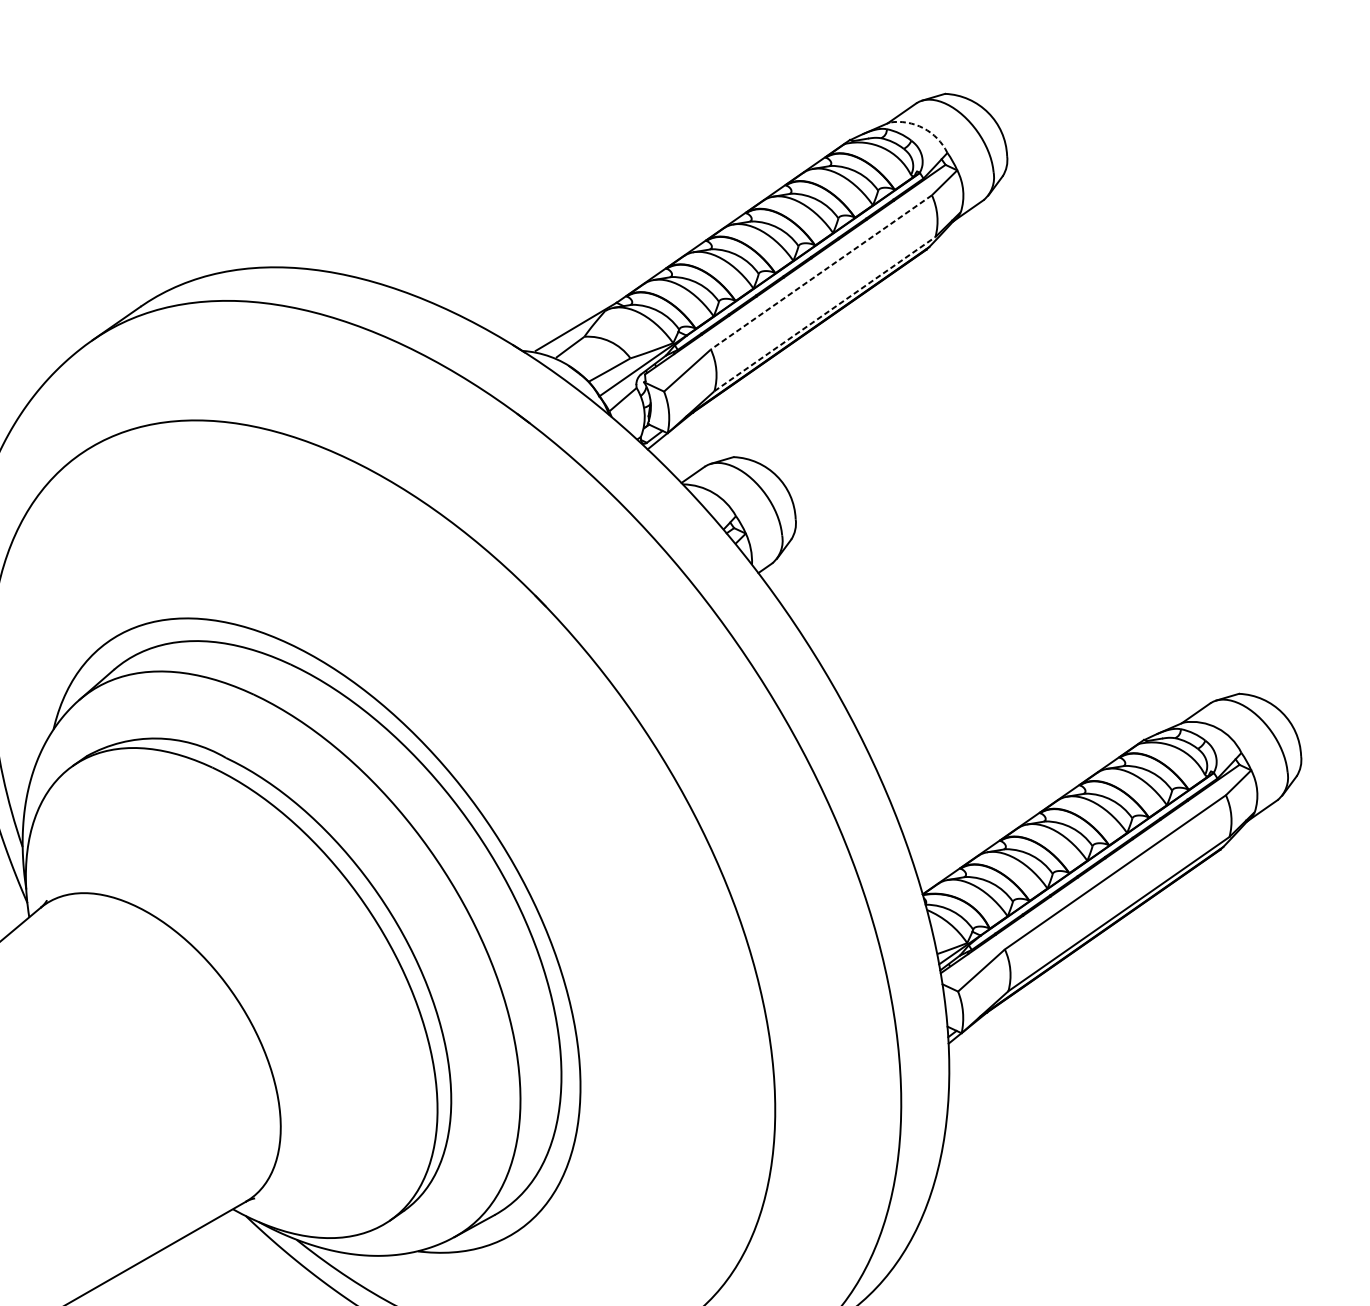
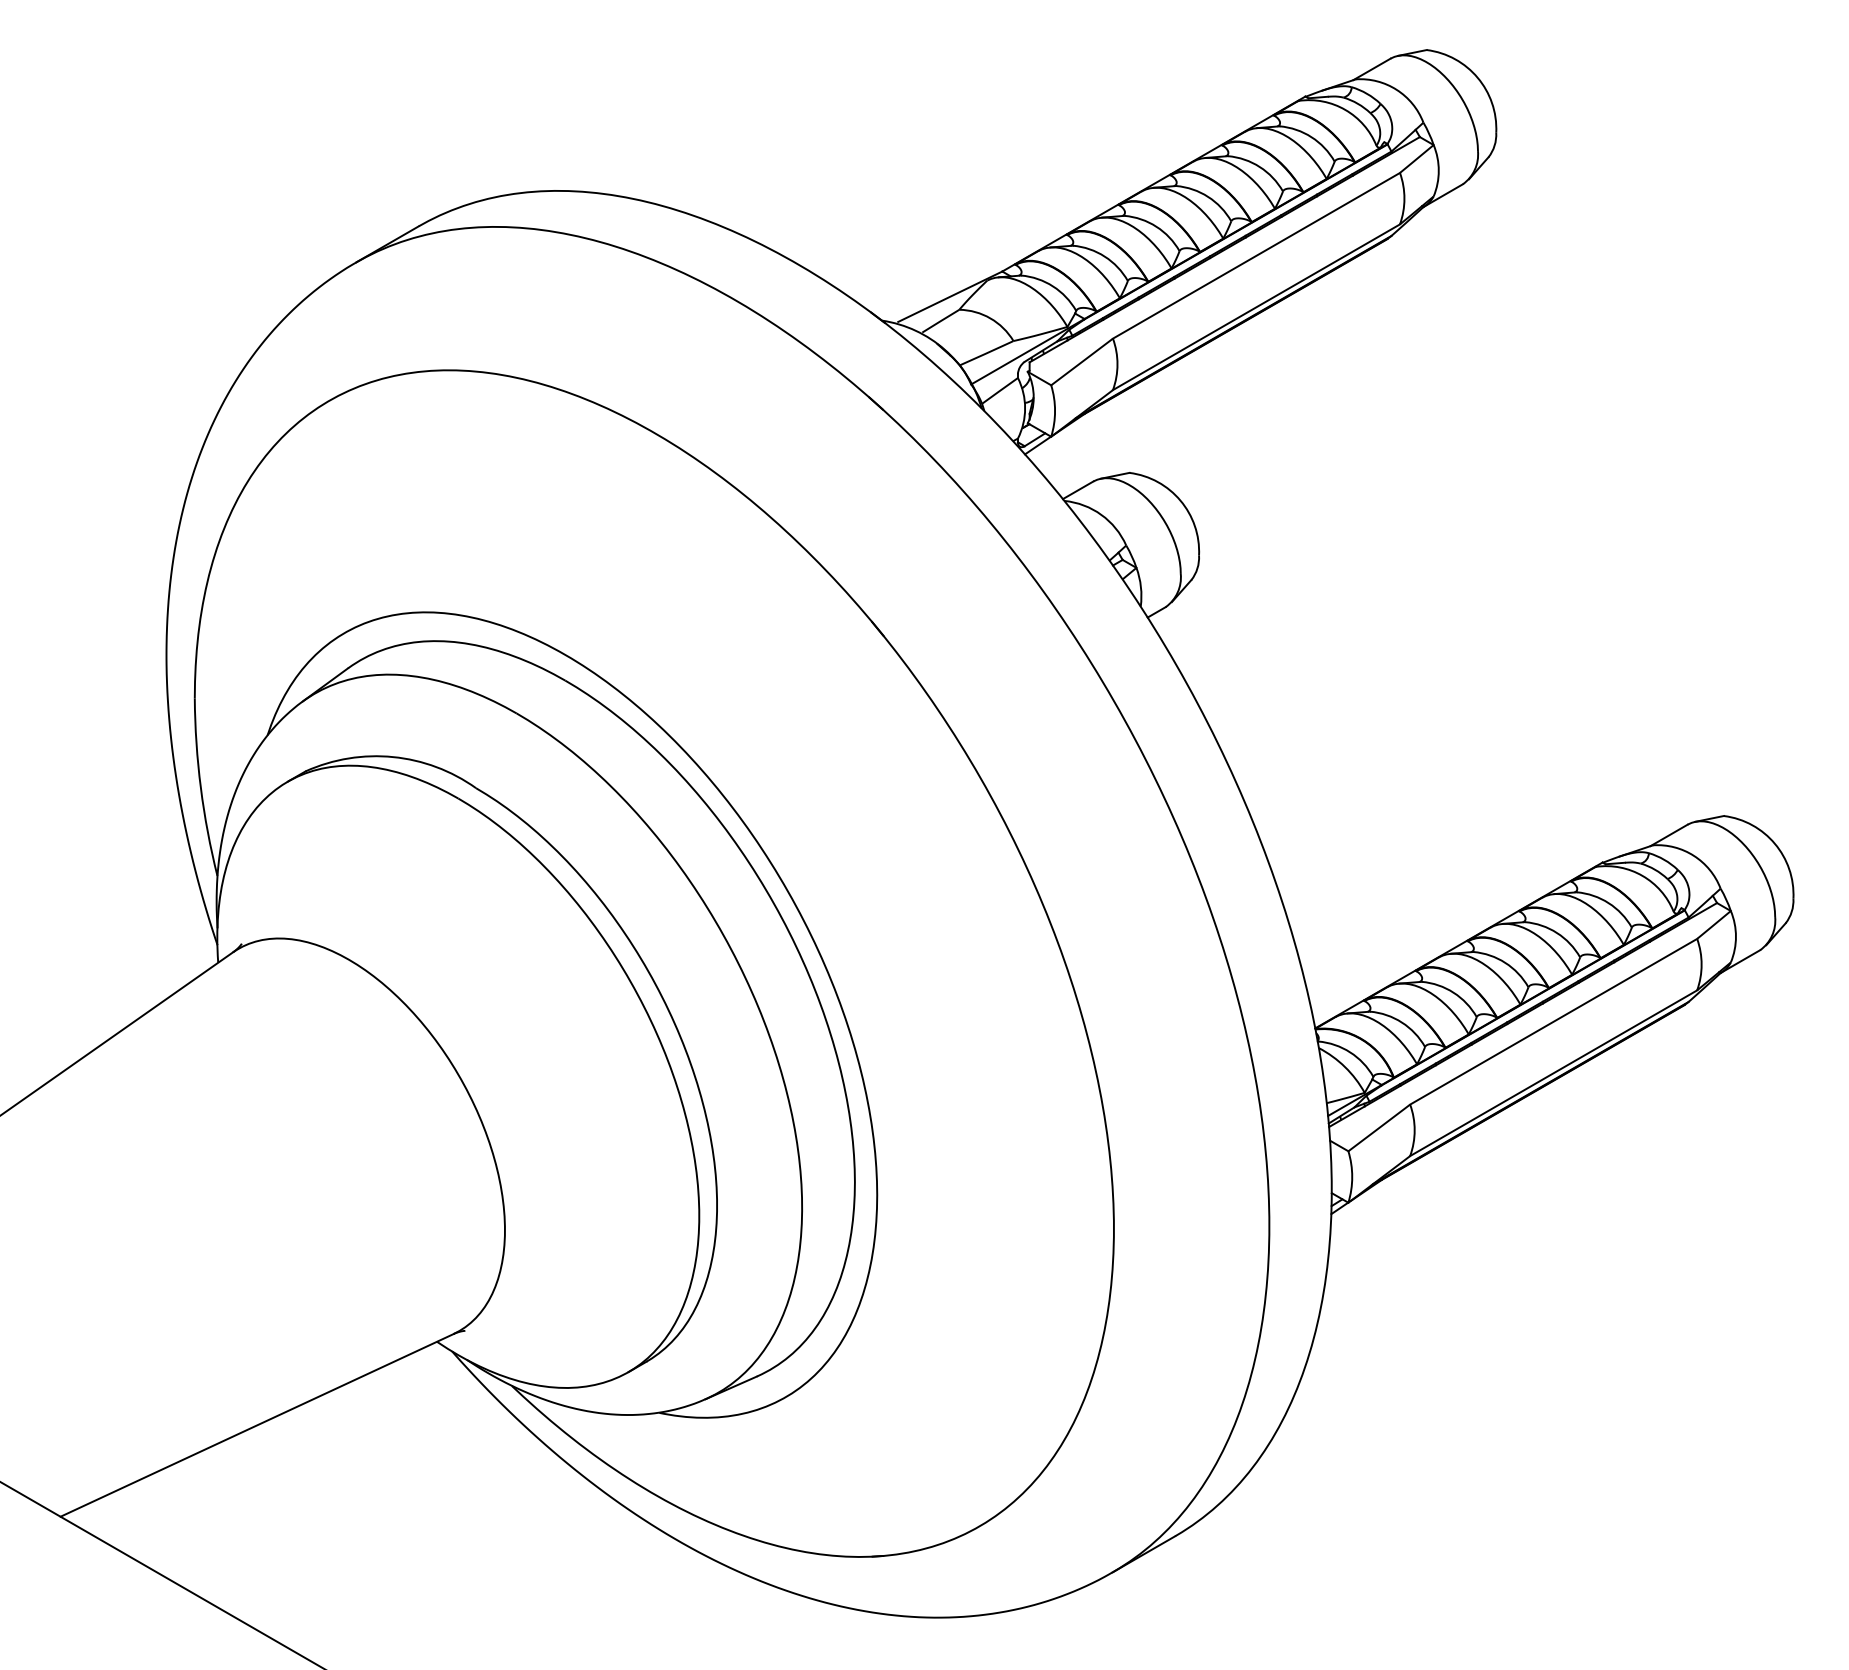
arc: (923, 127) -> (1396, 89), dashed -> solid
line: (821, 272) -> (1256, 255), dashed -> solid
line: (825, 314) -> (1256, 307), dashed -> solid

